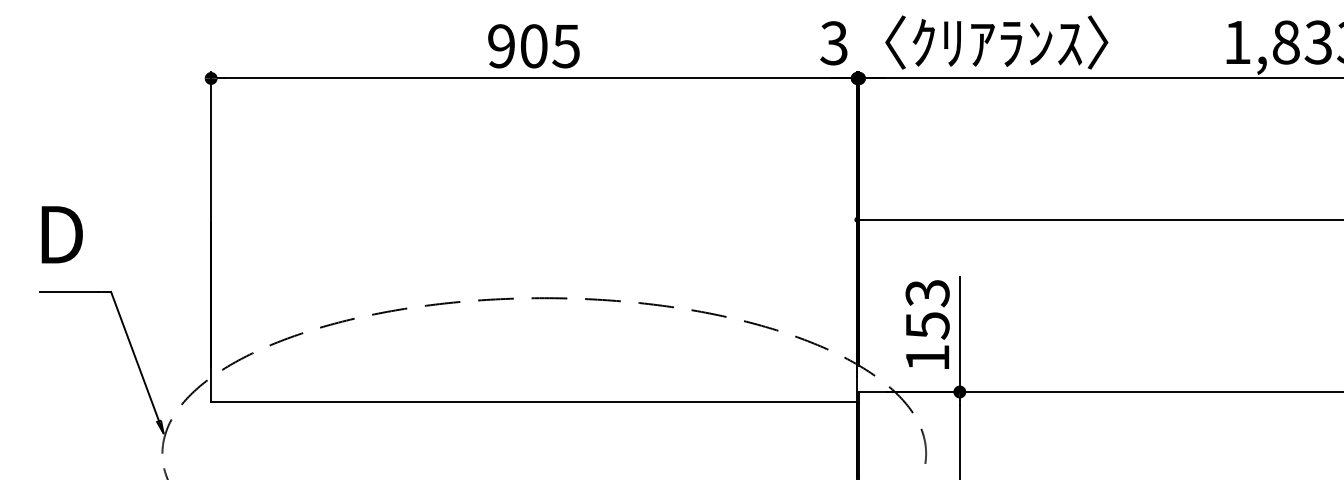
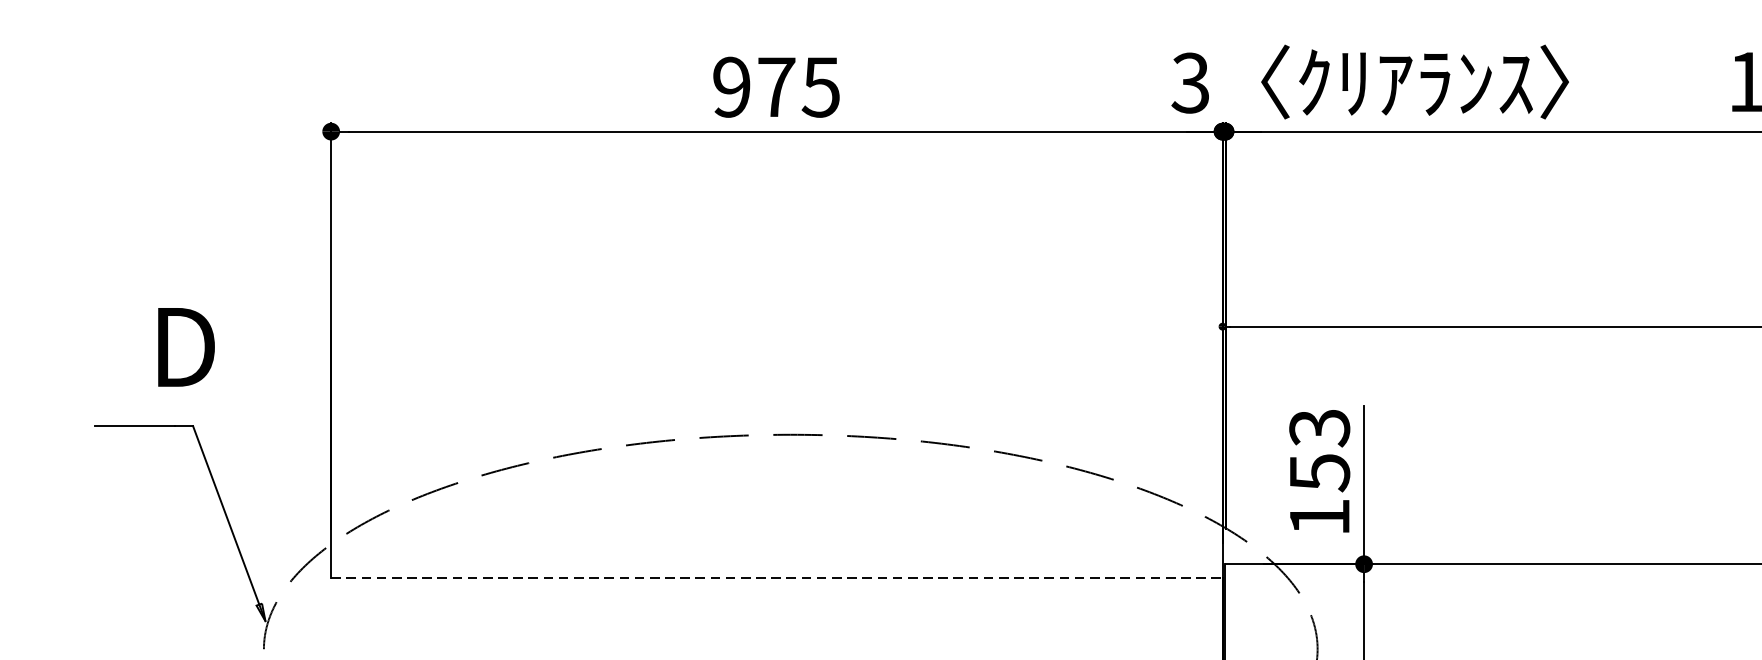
text: (533, 46) -> (775, 87), 905 -> 975
text: (61, 234) -> (185, 346), moved
line: (534, 401) -> (777, 577), solid -> dashed

